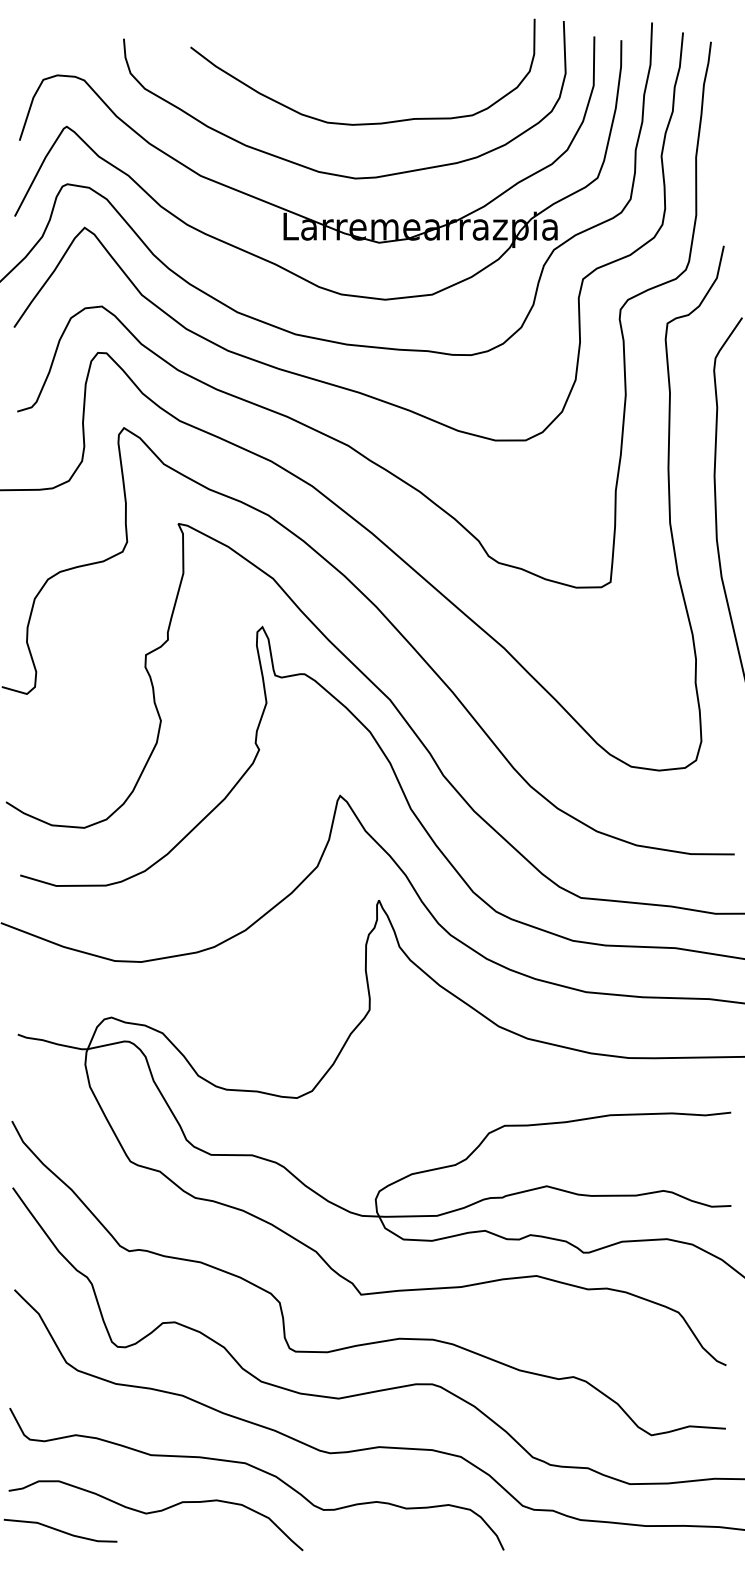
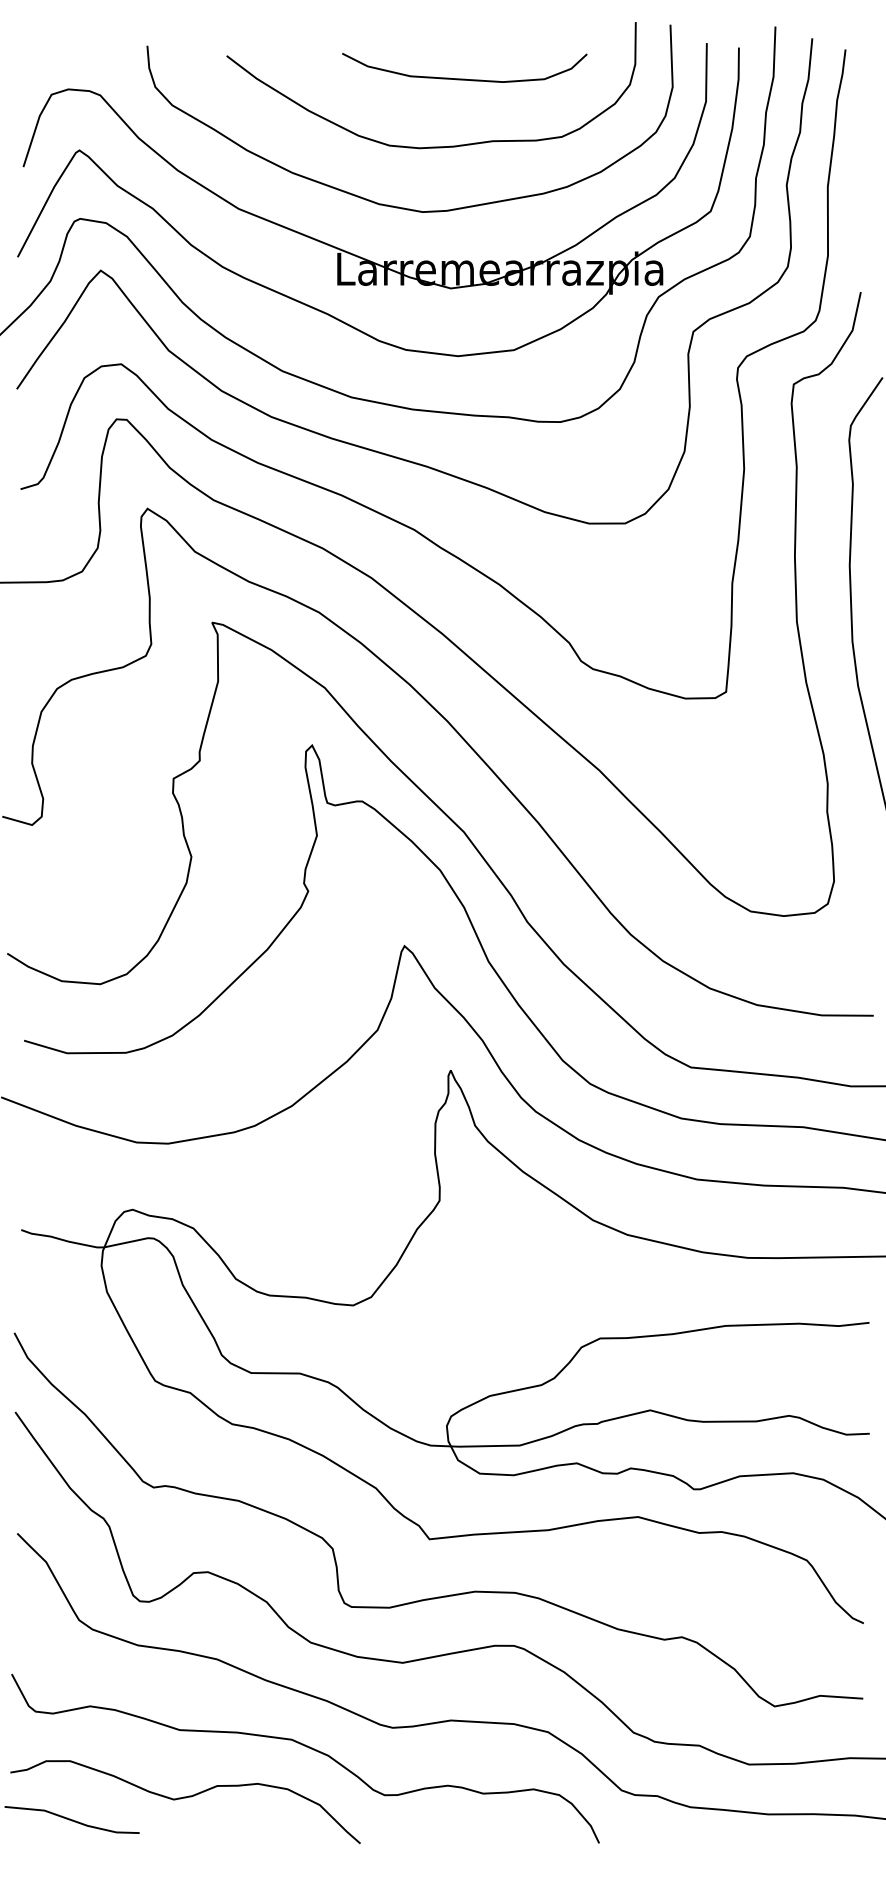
part: (390, 66) -> (464, 78), added

